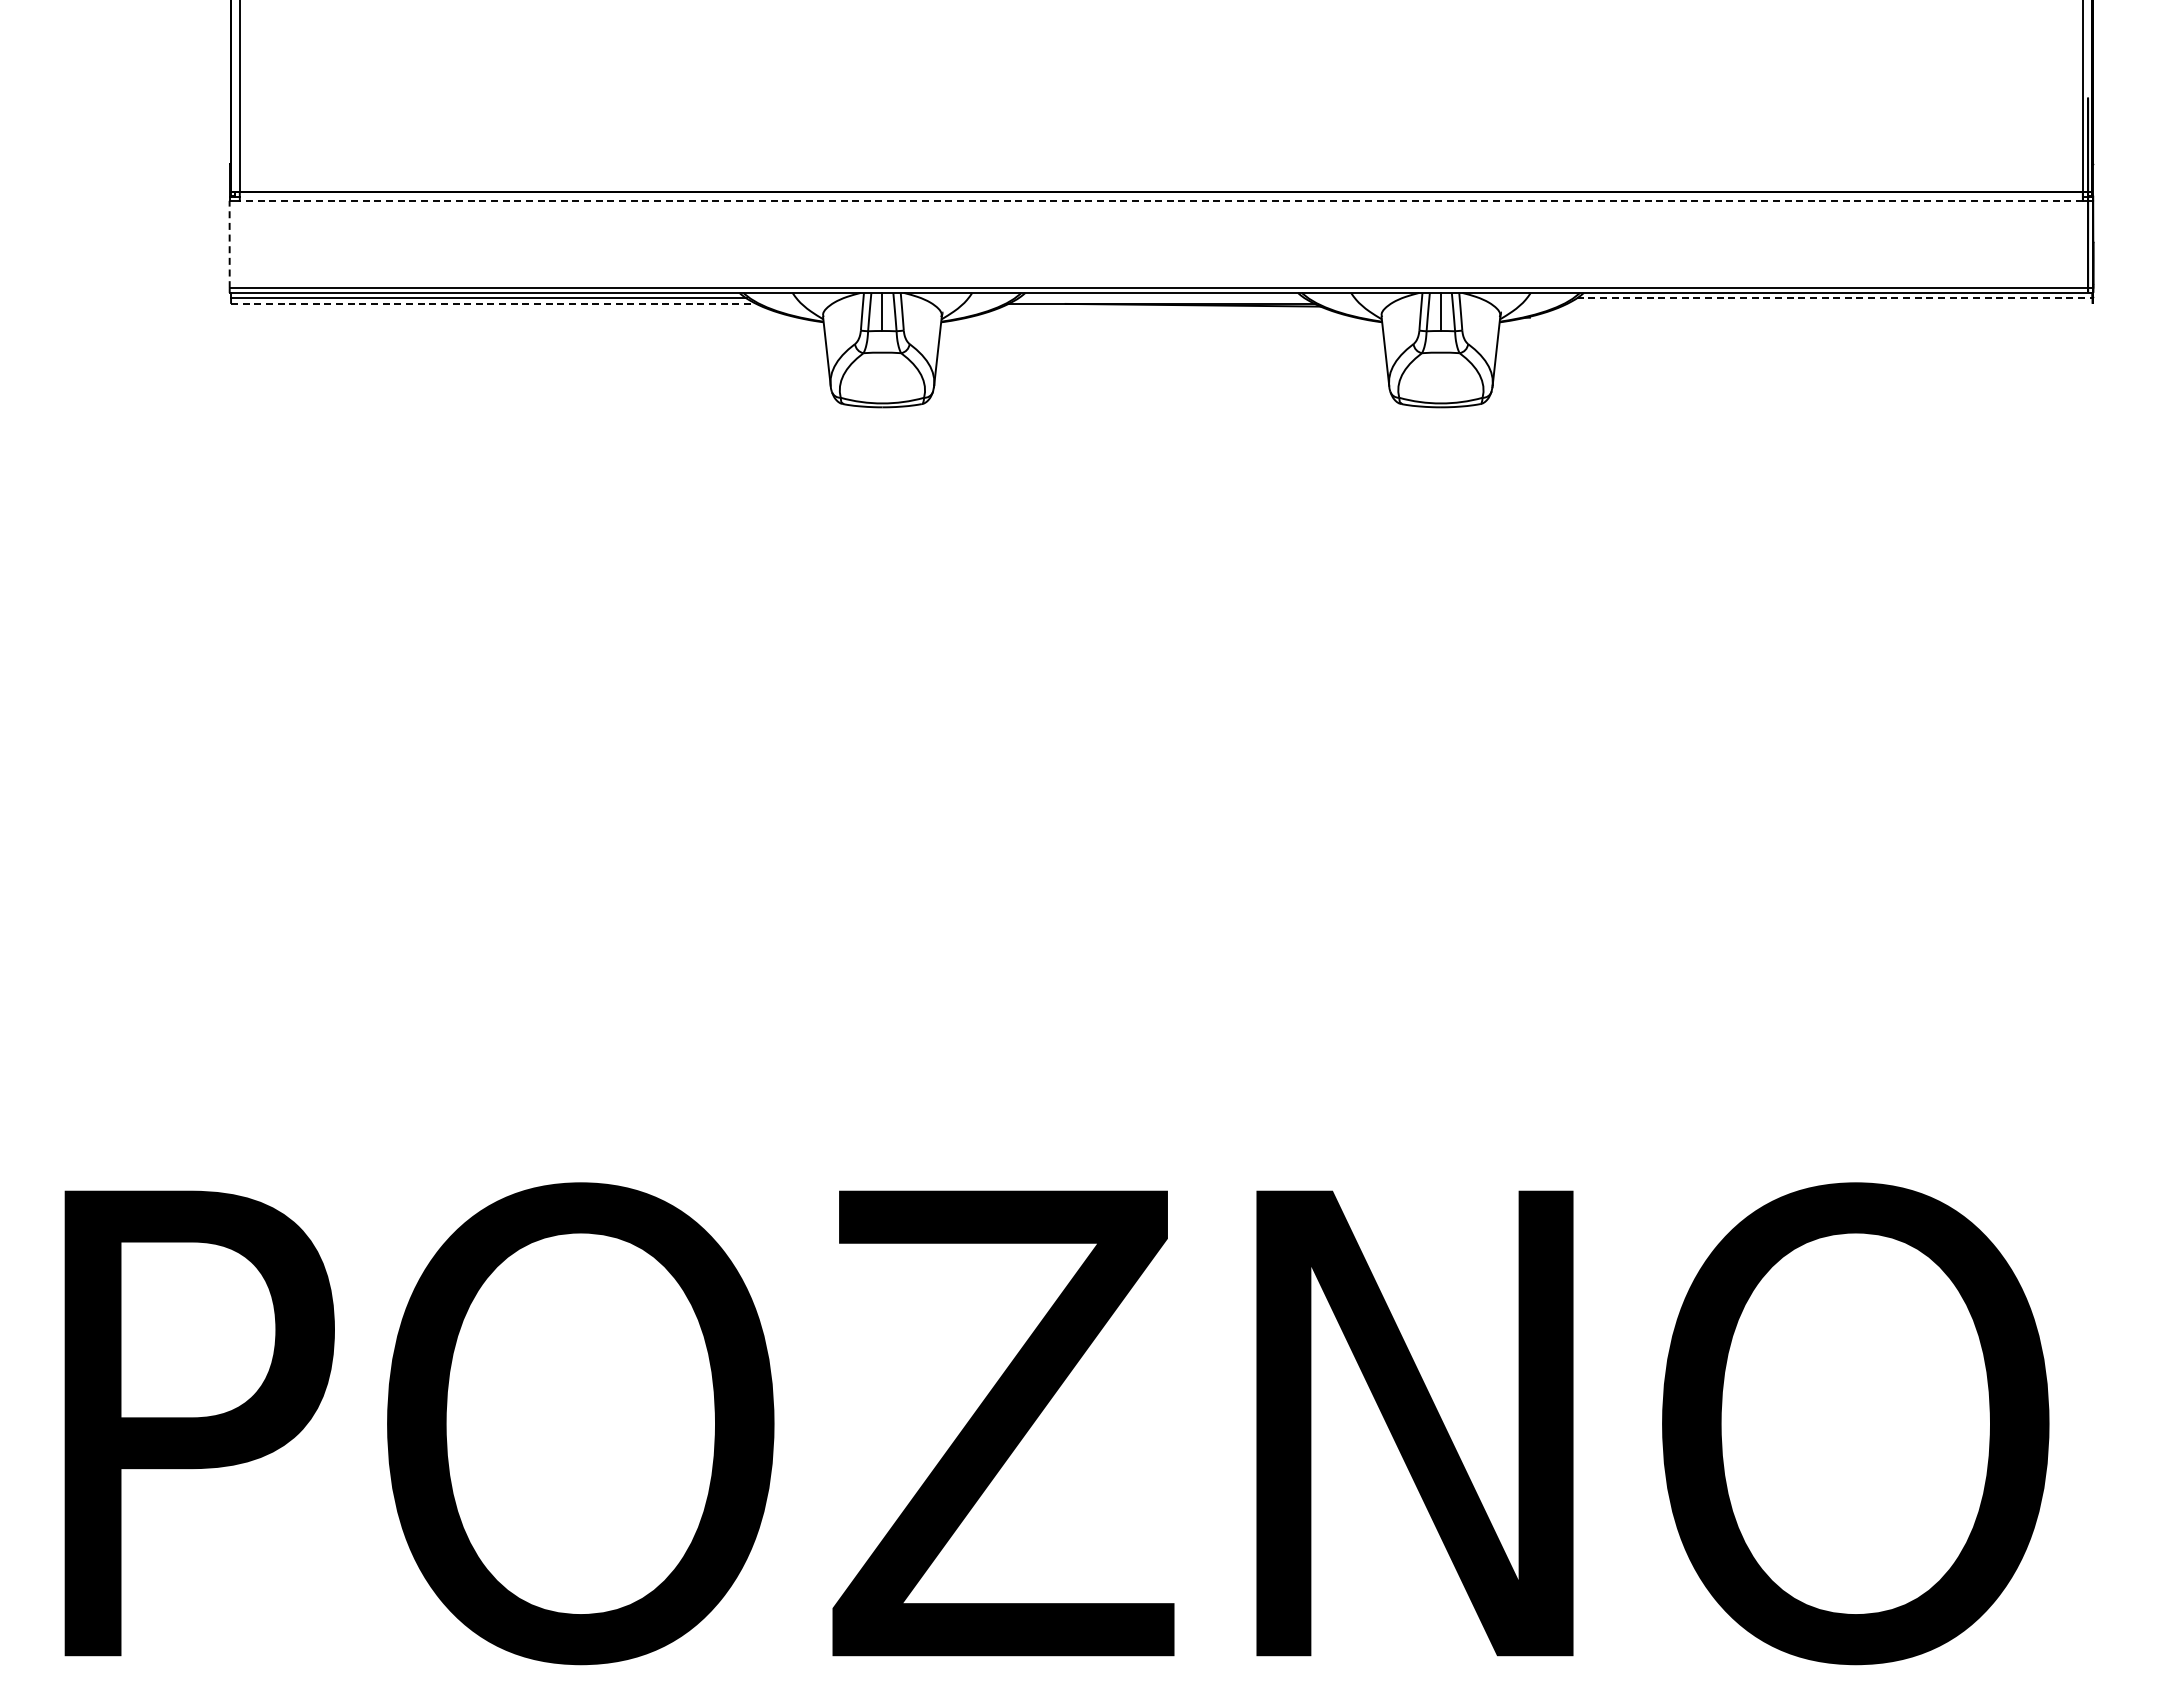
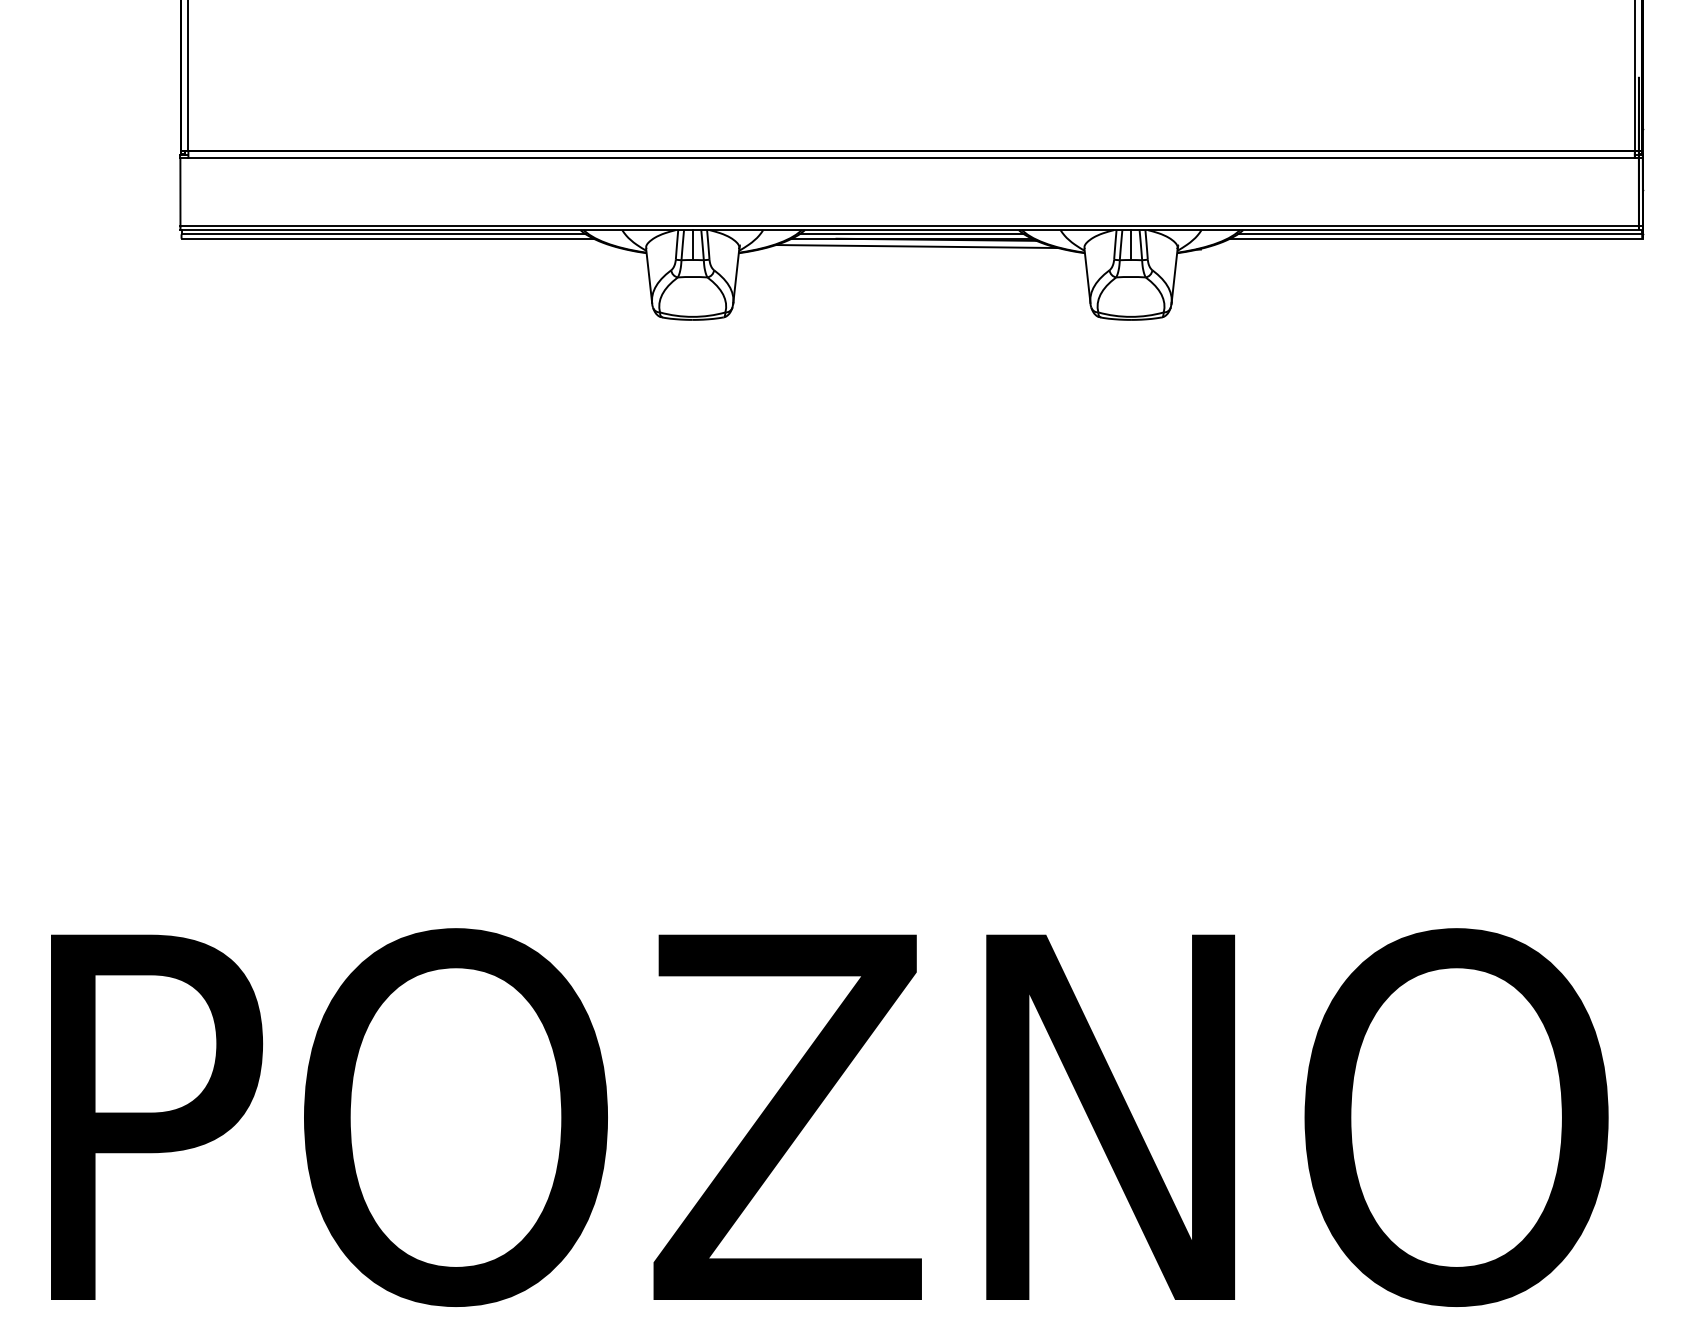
line: (1160, 200) -> (910, 157), dashed -> solid
line: (229, 244) -> (180, 192), dashed -> solid
line: (1161, 298) -> (911, 234), added
line: (1834, 298) -> (1439, 234), dashed -> solid
line: (493, 303) -> (387, 238), dashed -> solid
line: (1829, 303) -> (1435, 238), added
line: (1168, 313) -> (917, 246), added

